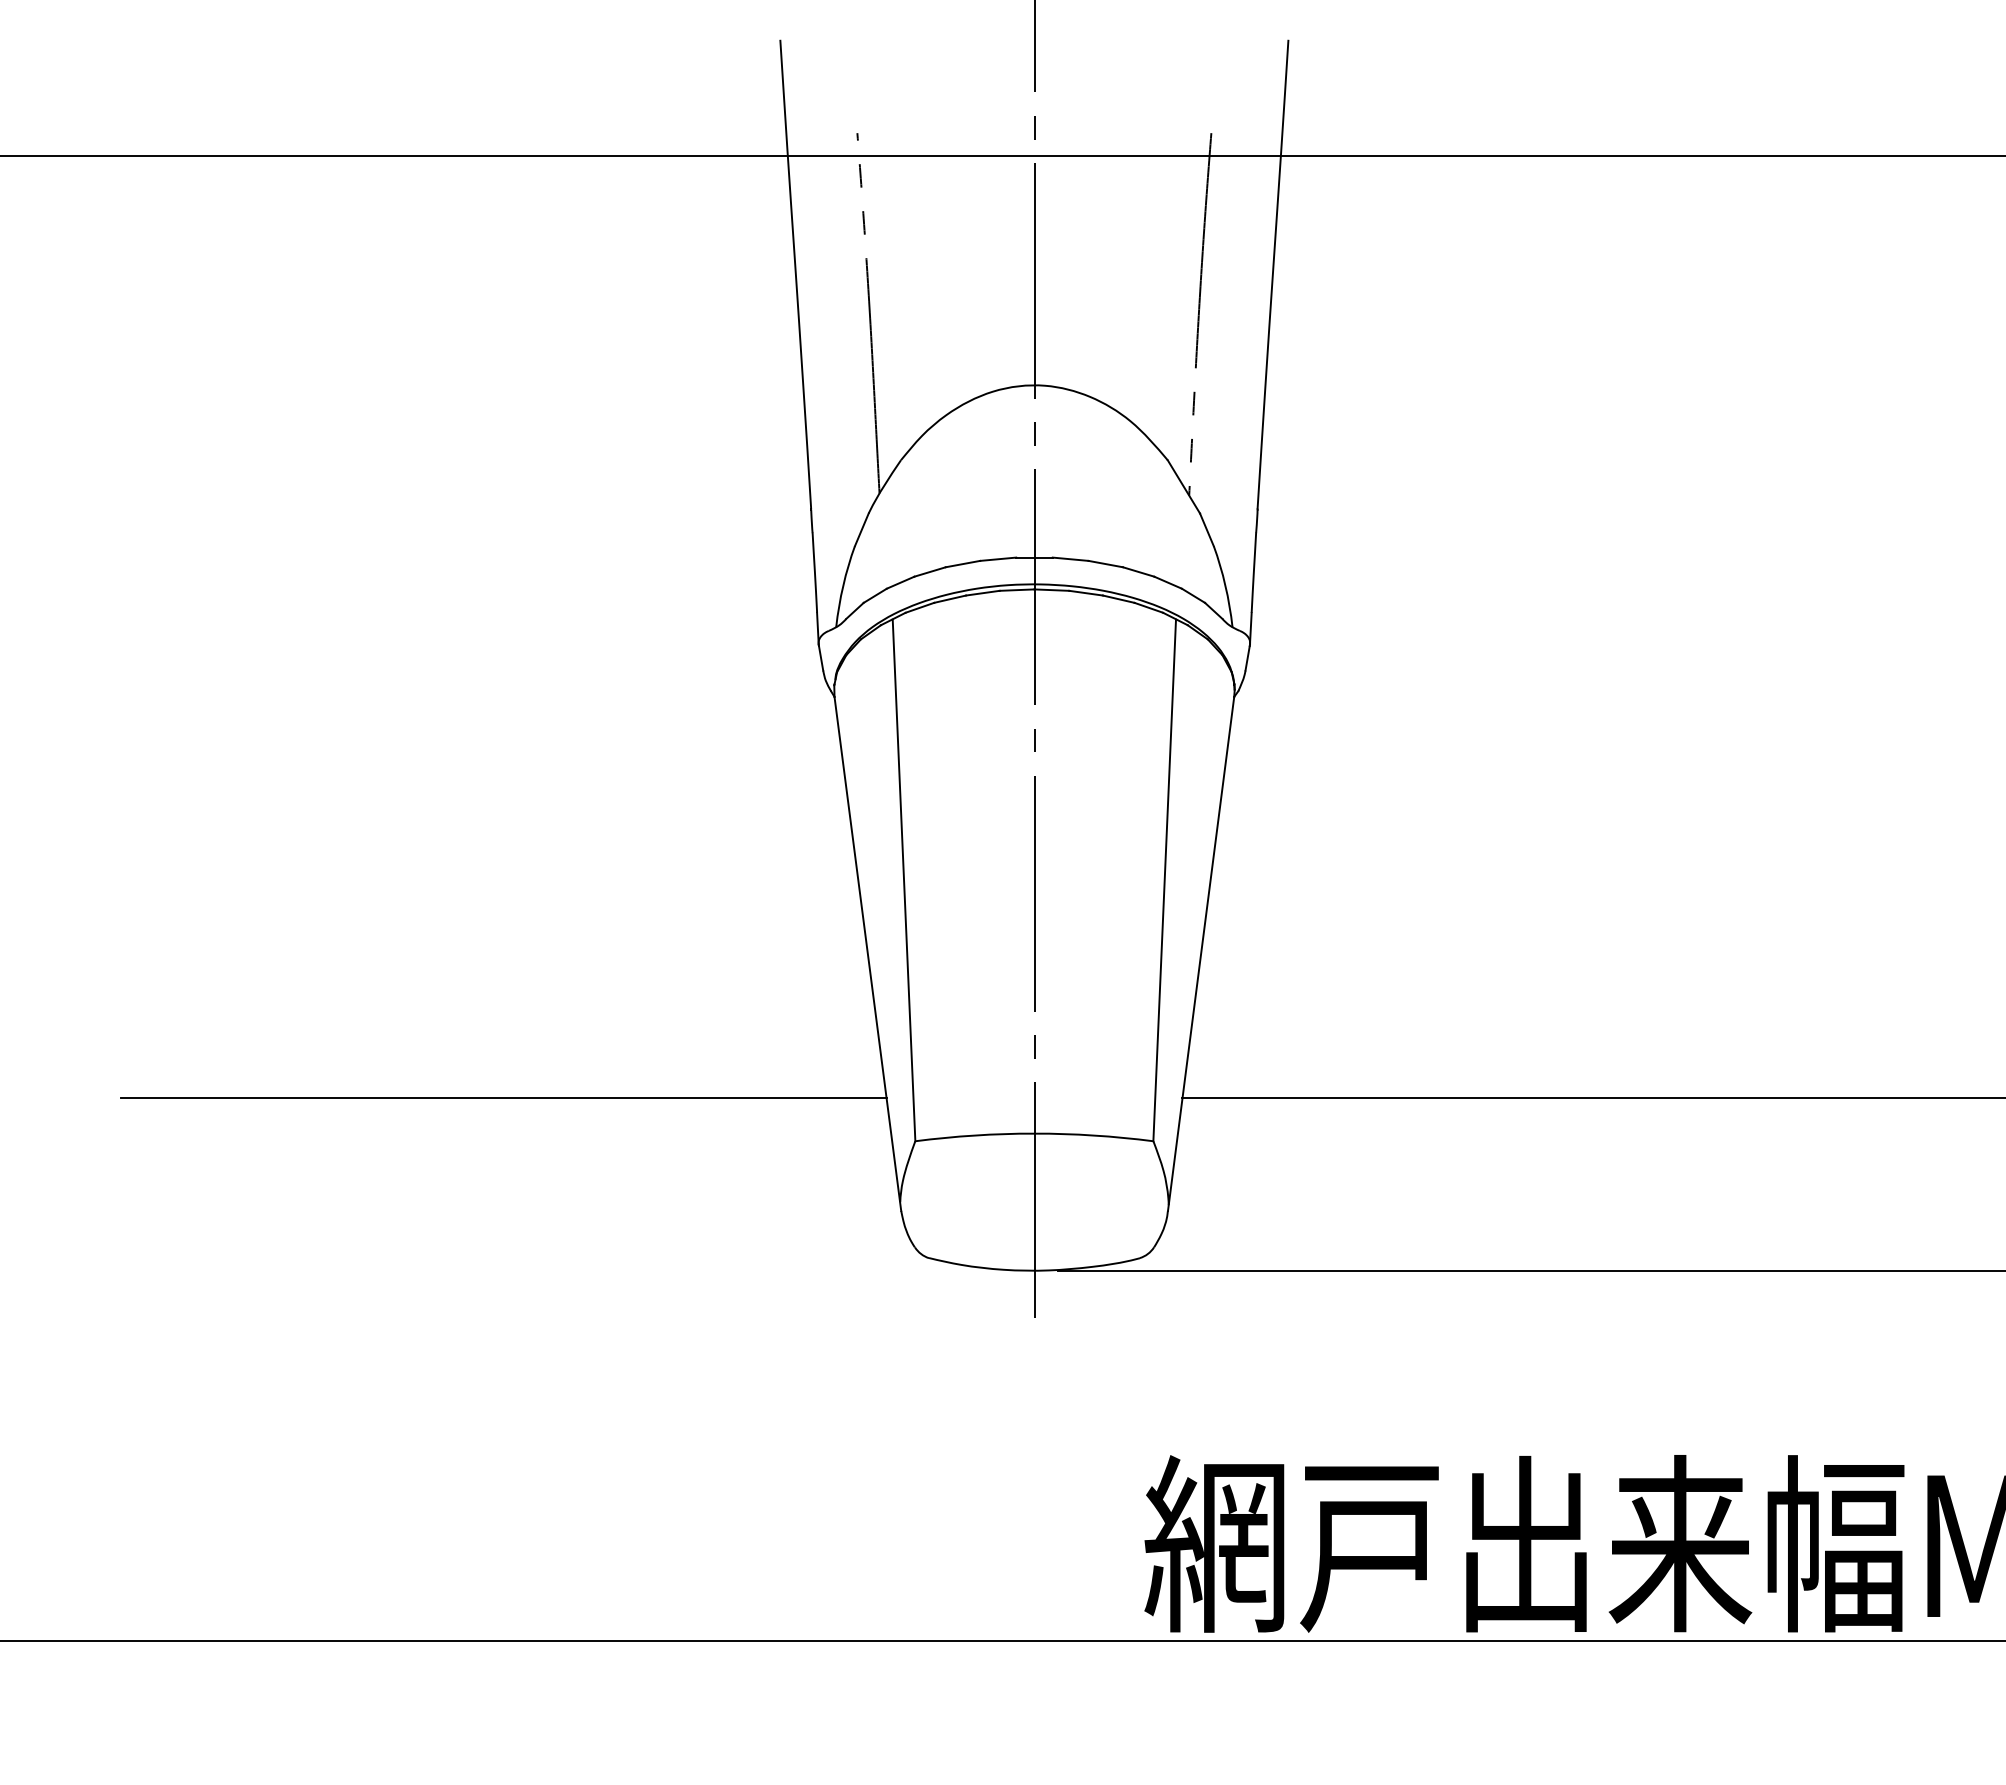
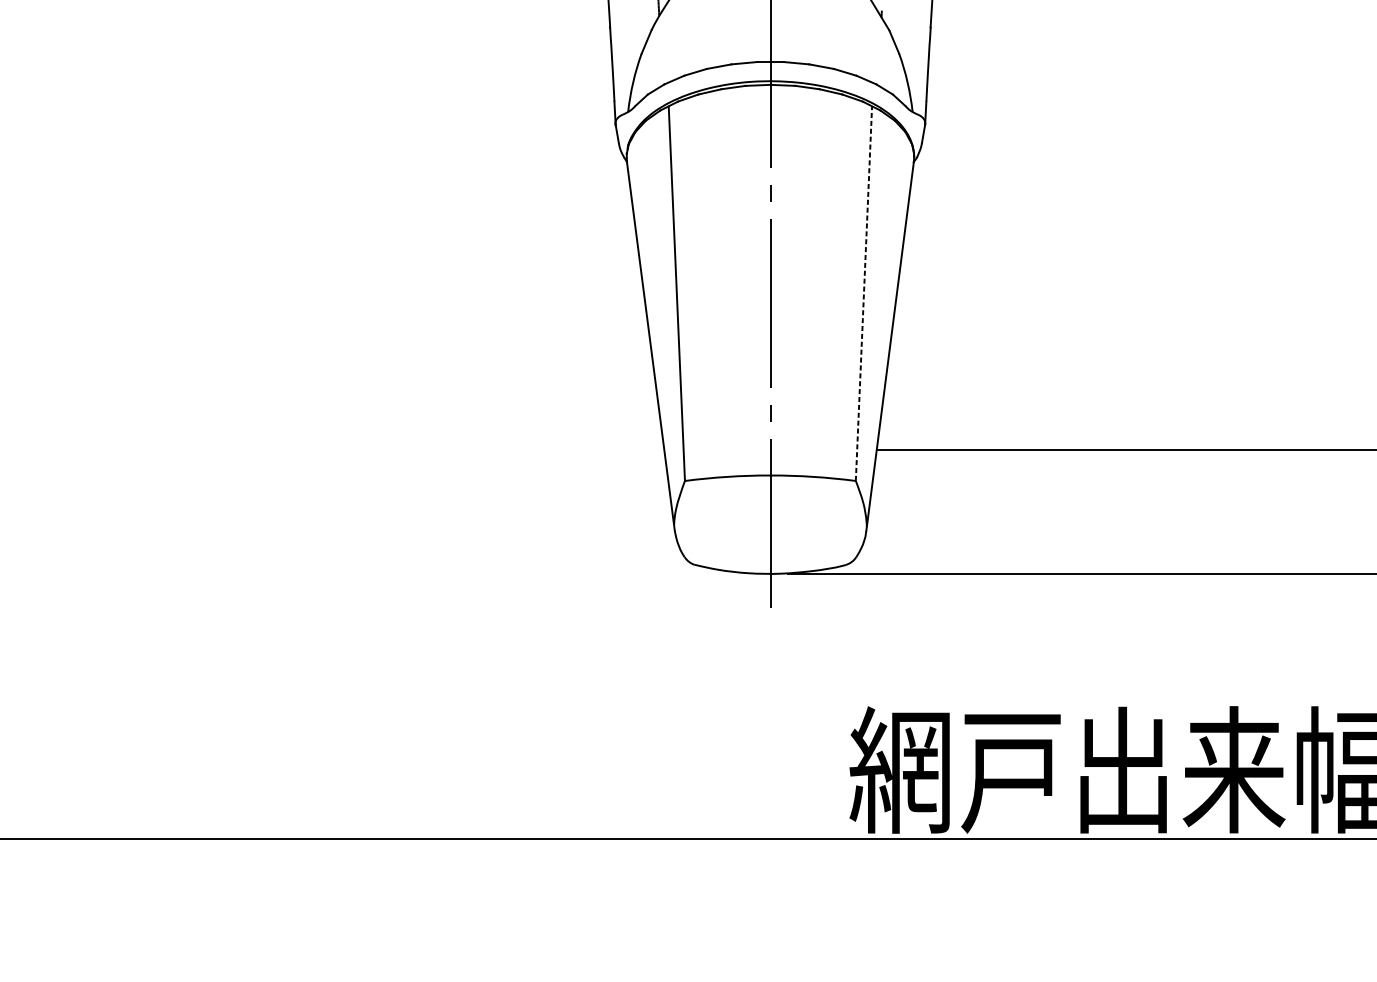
line: (1164, 879) -> (863, 293), solid -> dashed
line: (503, 1098) -> (389, 450), removed

